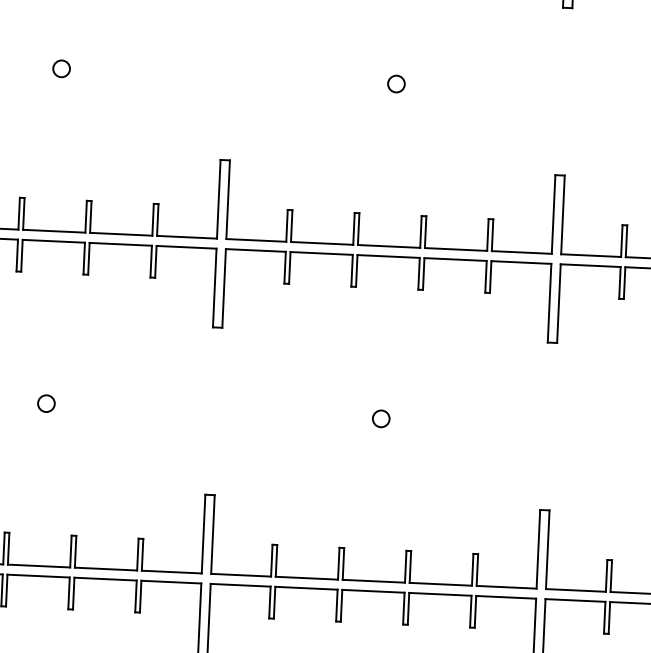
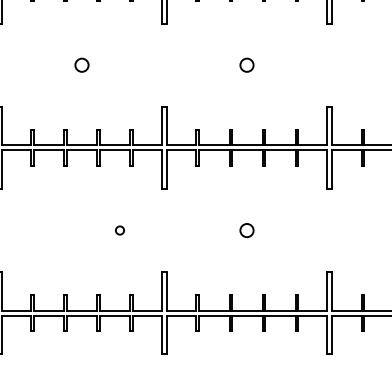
circle: (60, 69) -> (81, 65), size x1.6
circle: (397, 84) -> (247, 65), size x1.6
circle: (45, 403) -> (119, 230), moved
circle: (381, 418) -> (247, 230), size x1.6

